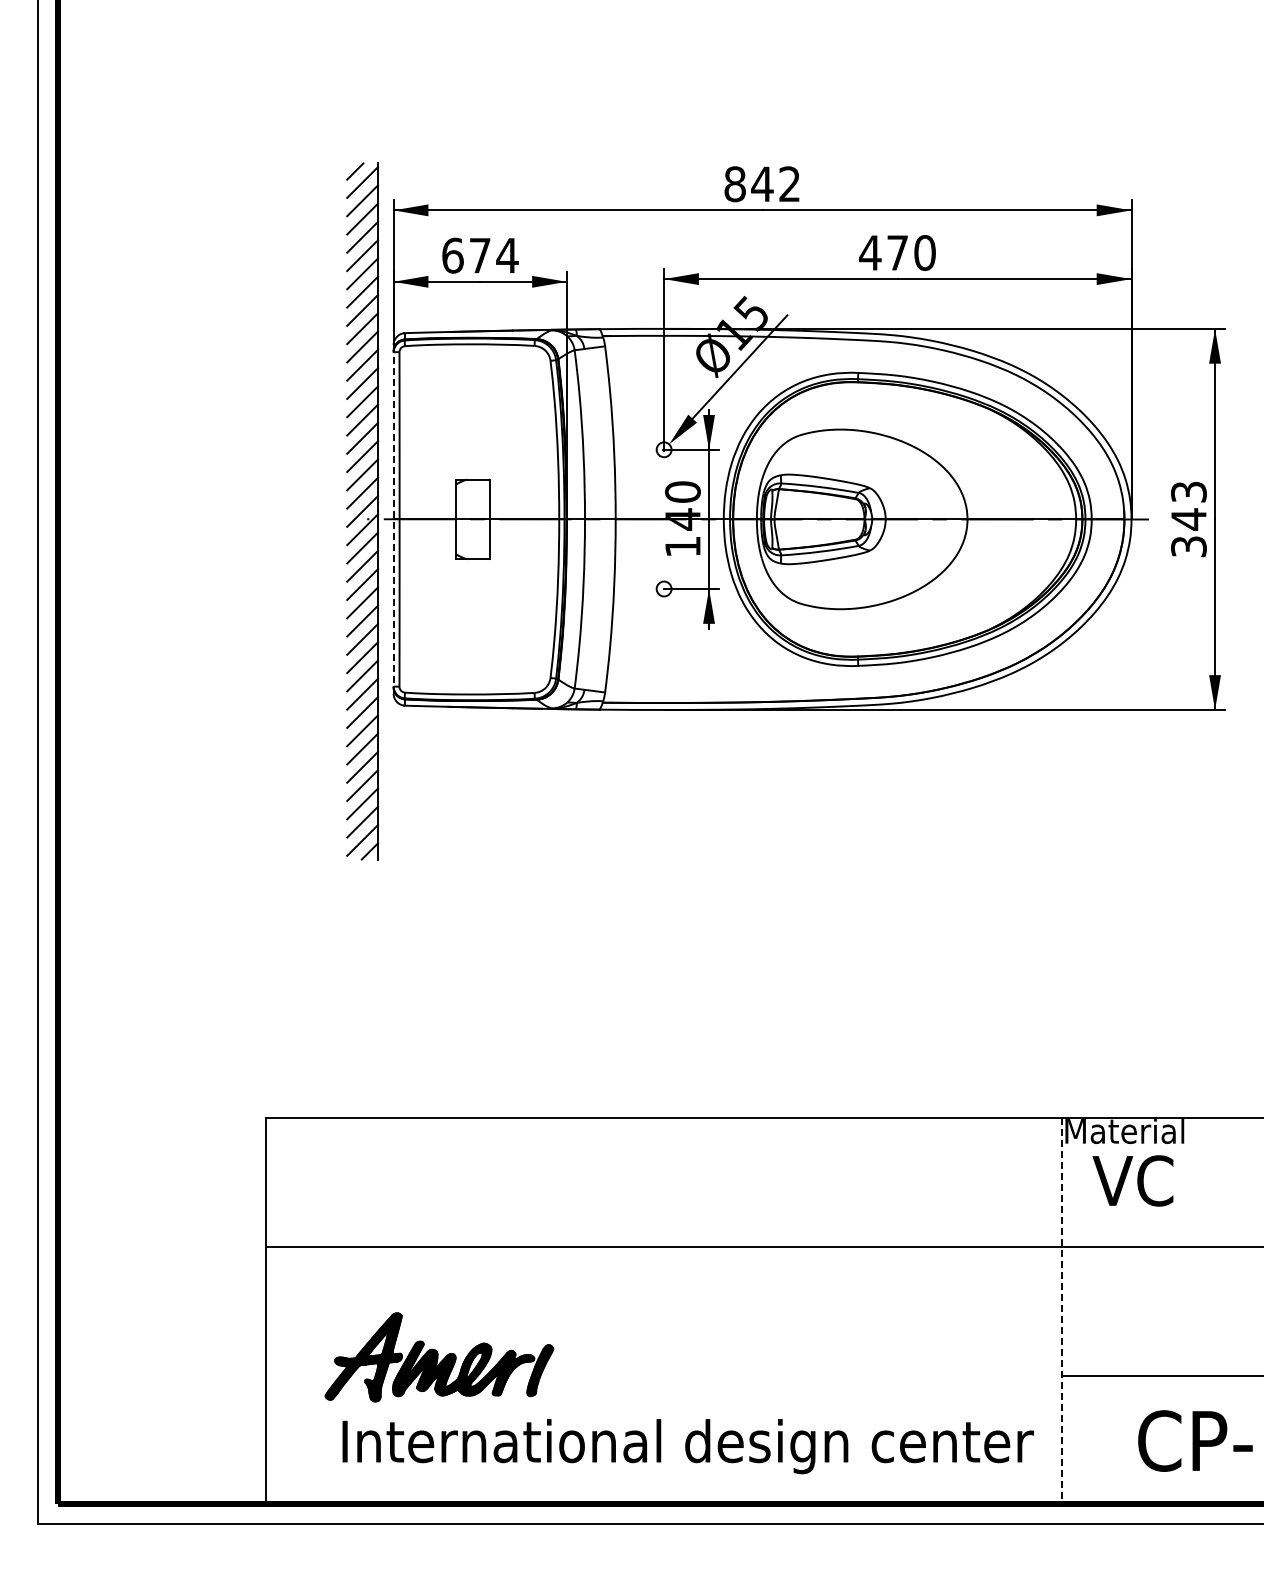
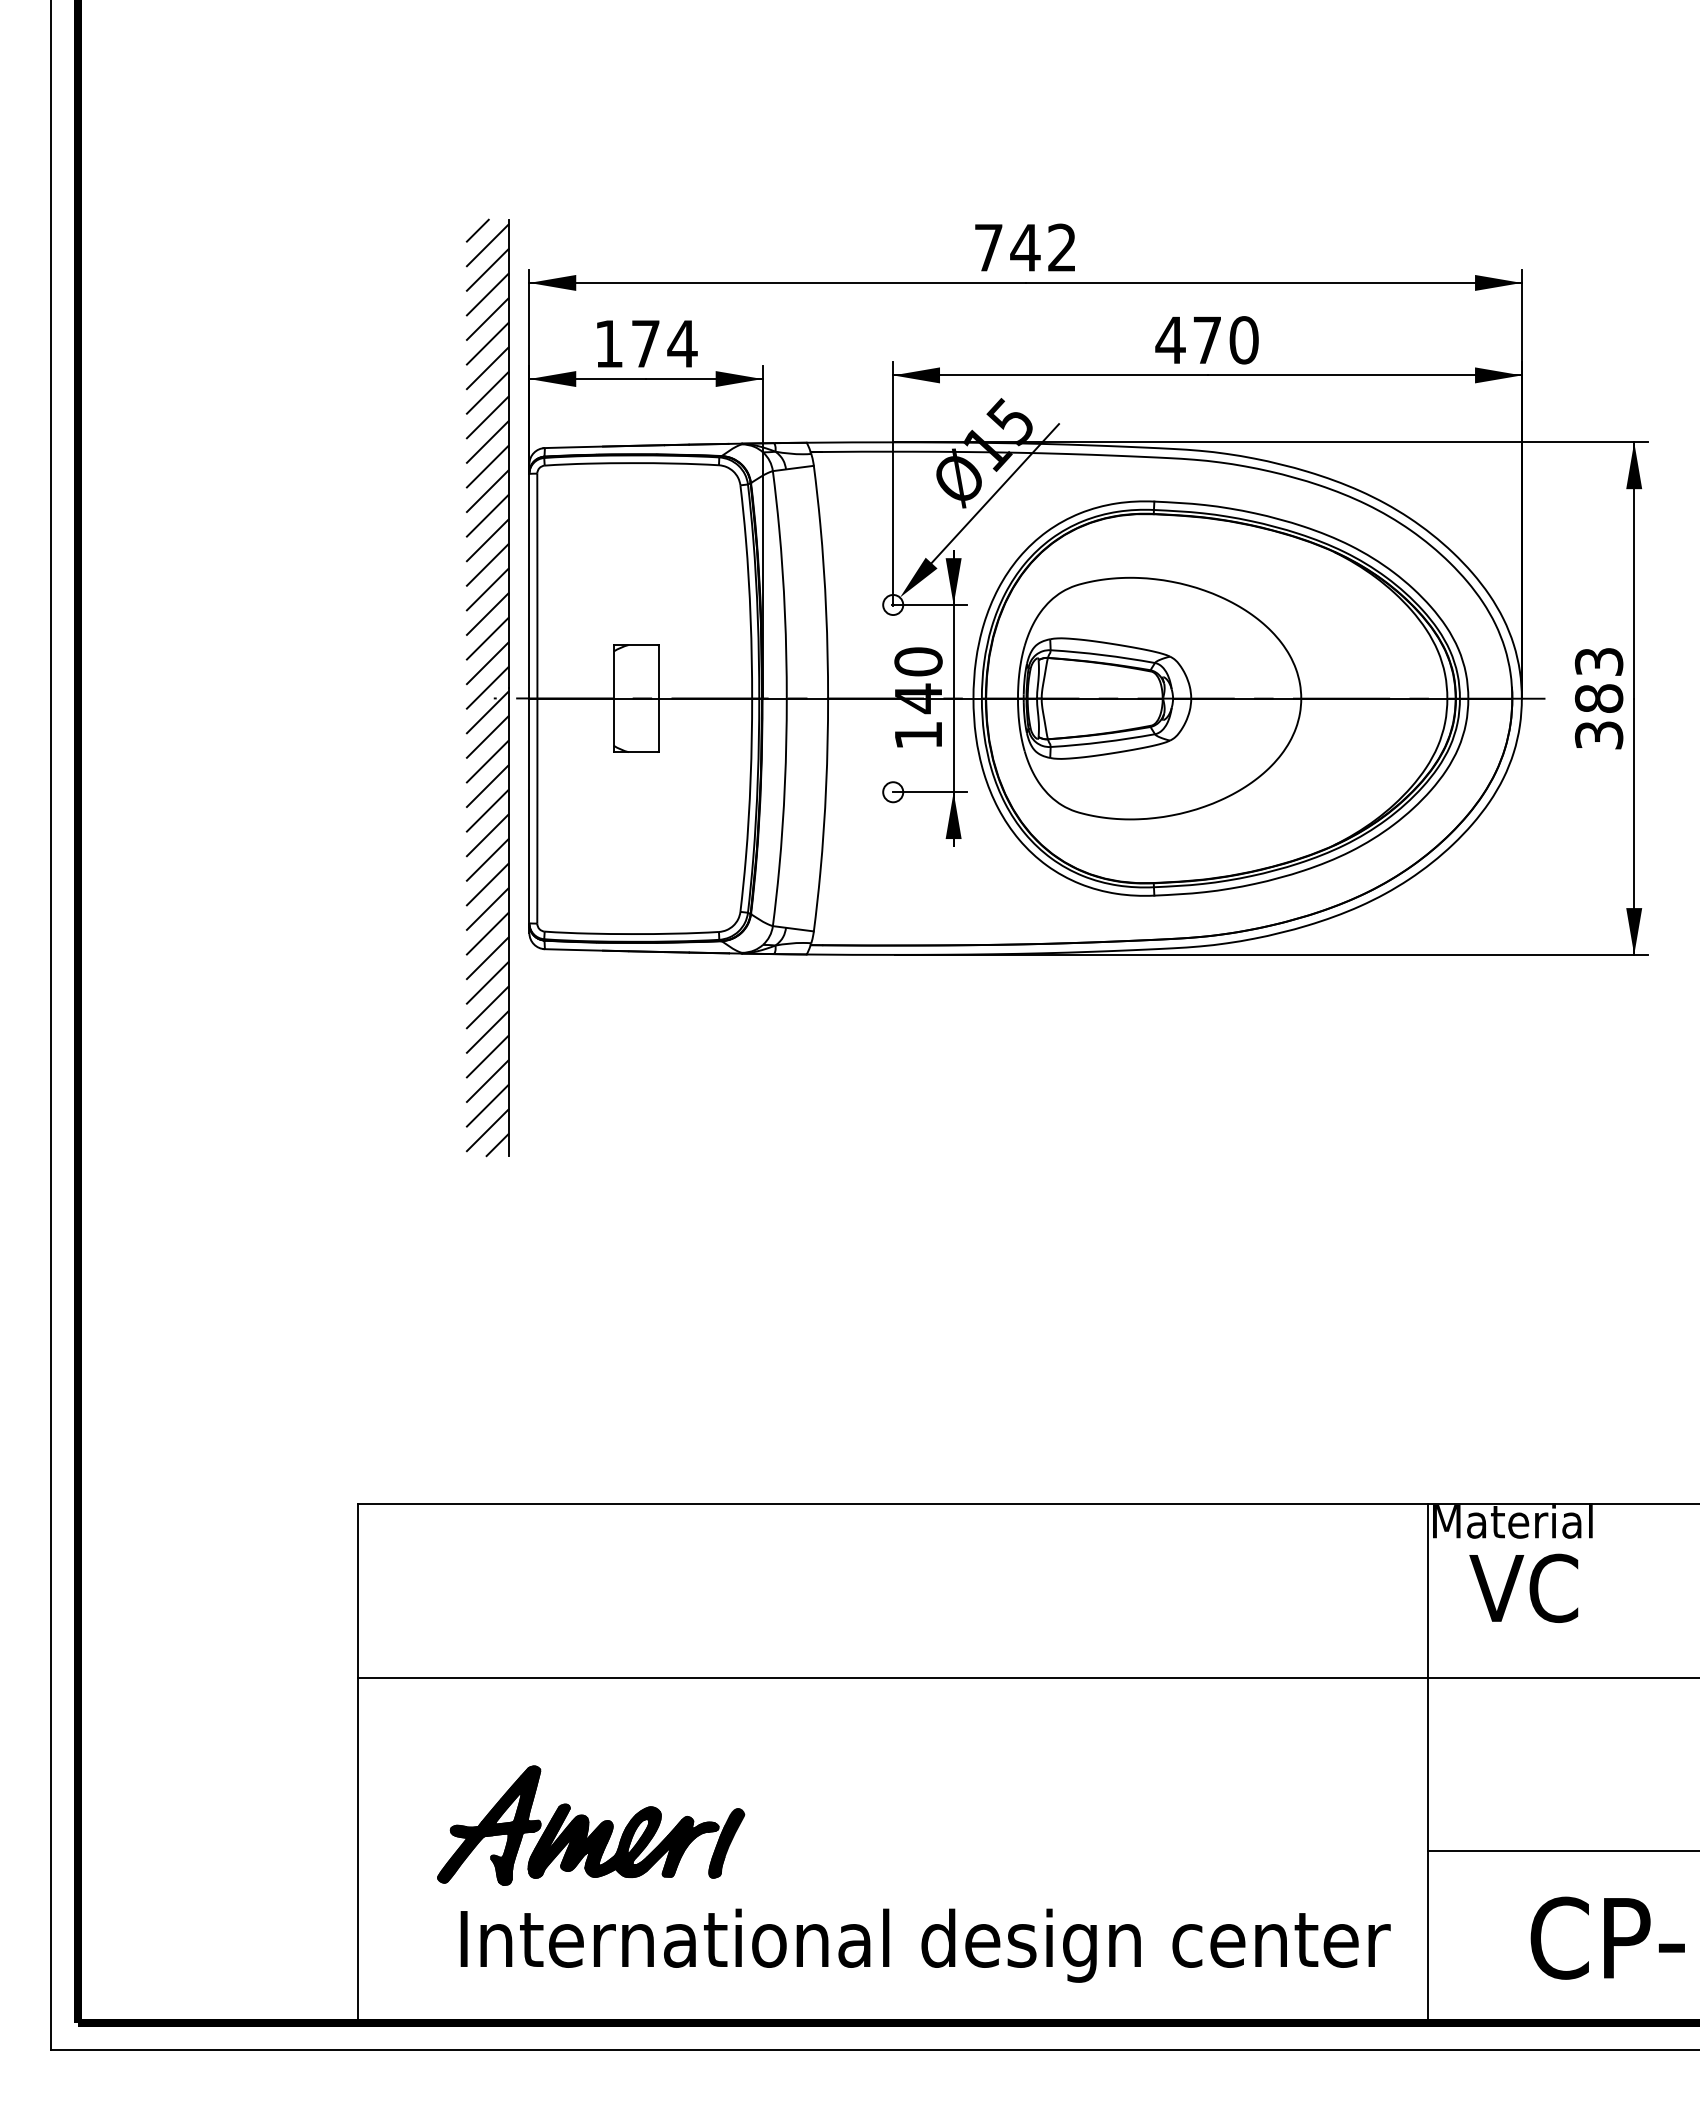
text: (734, 184) -> (987, 248), 842 -> 742
text: (452, 255) -> (608, 343), 674 -> 174
line: (393, 518) -> (529, 697), dashed -> solid
text: (1188, 519) -> (1598, 698), 343 -> 383
line: (1061, 1311) -> (1427, 1763), dashed -> solid

